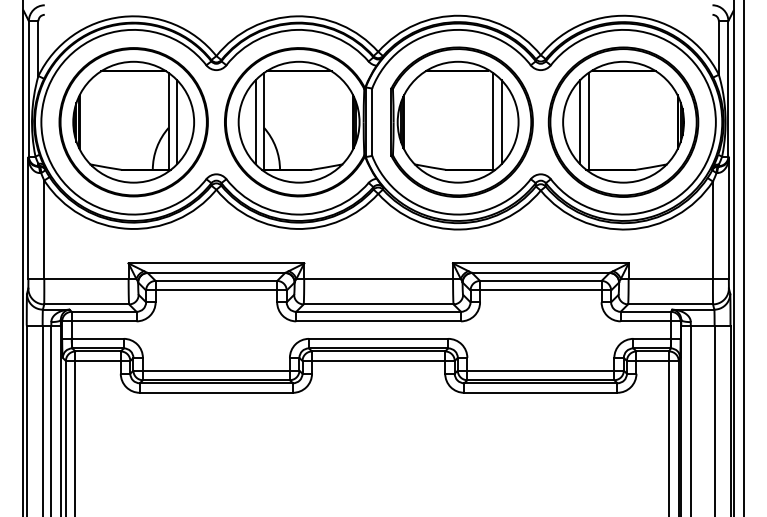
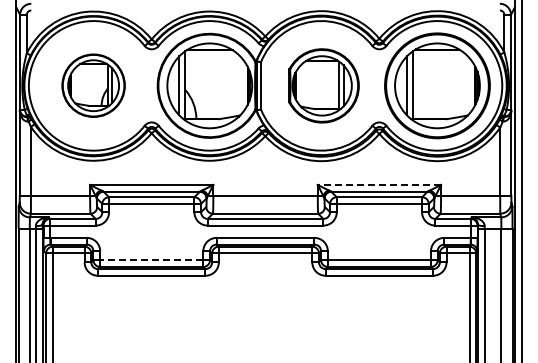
part: (133, 121) -> (93, 85), size x0.6
part: (461, 121) -> (323, 85), size x0.7
line: (540, 262) -> (379, 184), solid -> dashed
line: (216, 371) -> (151, 260), solid -> dashed

